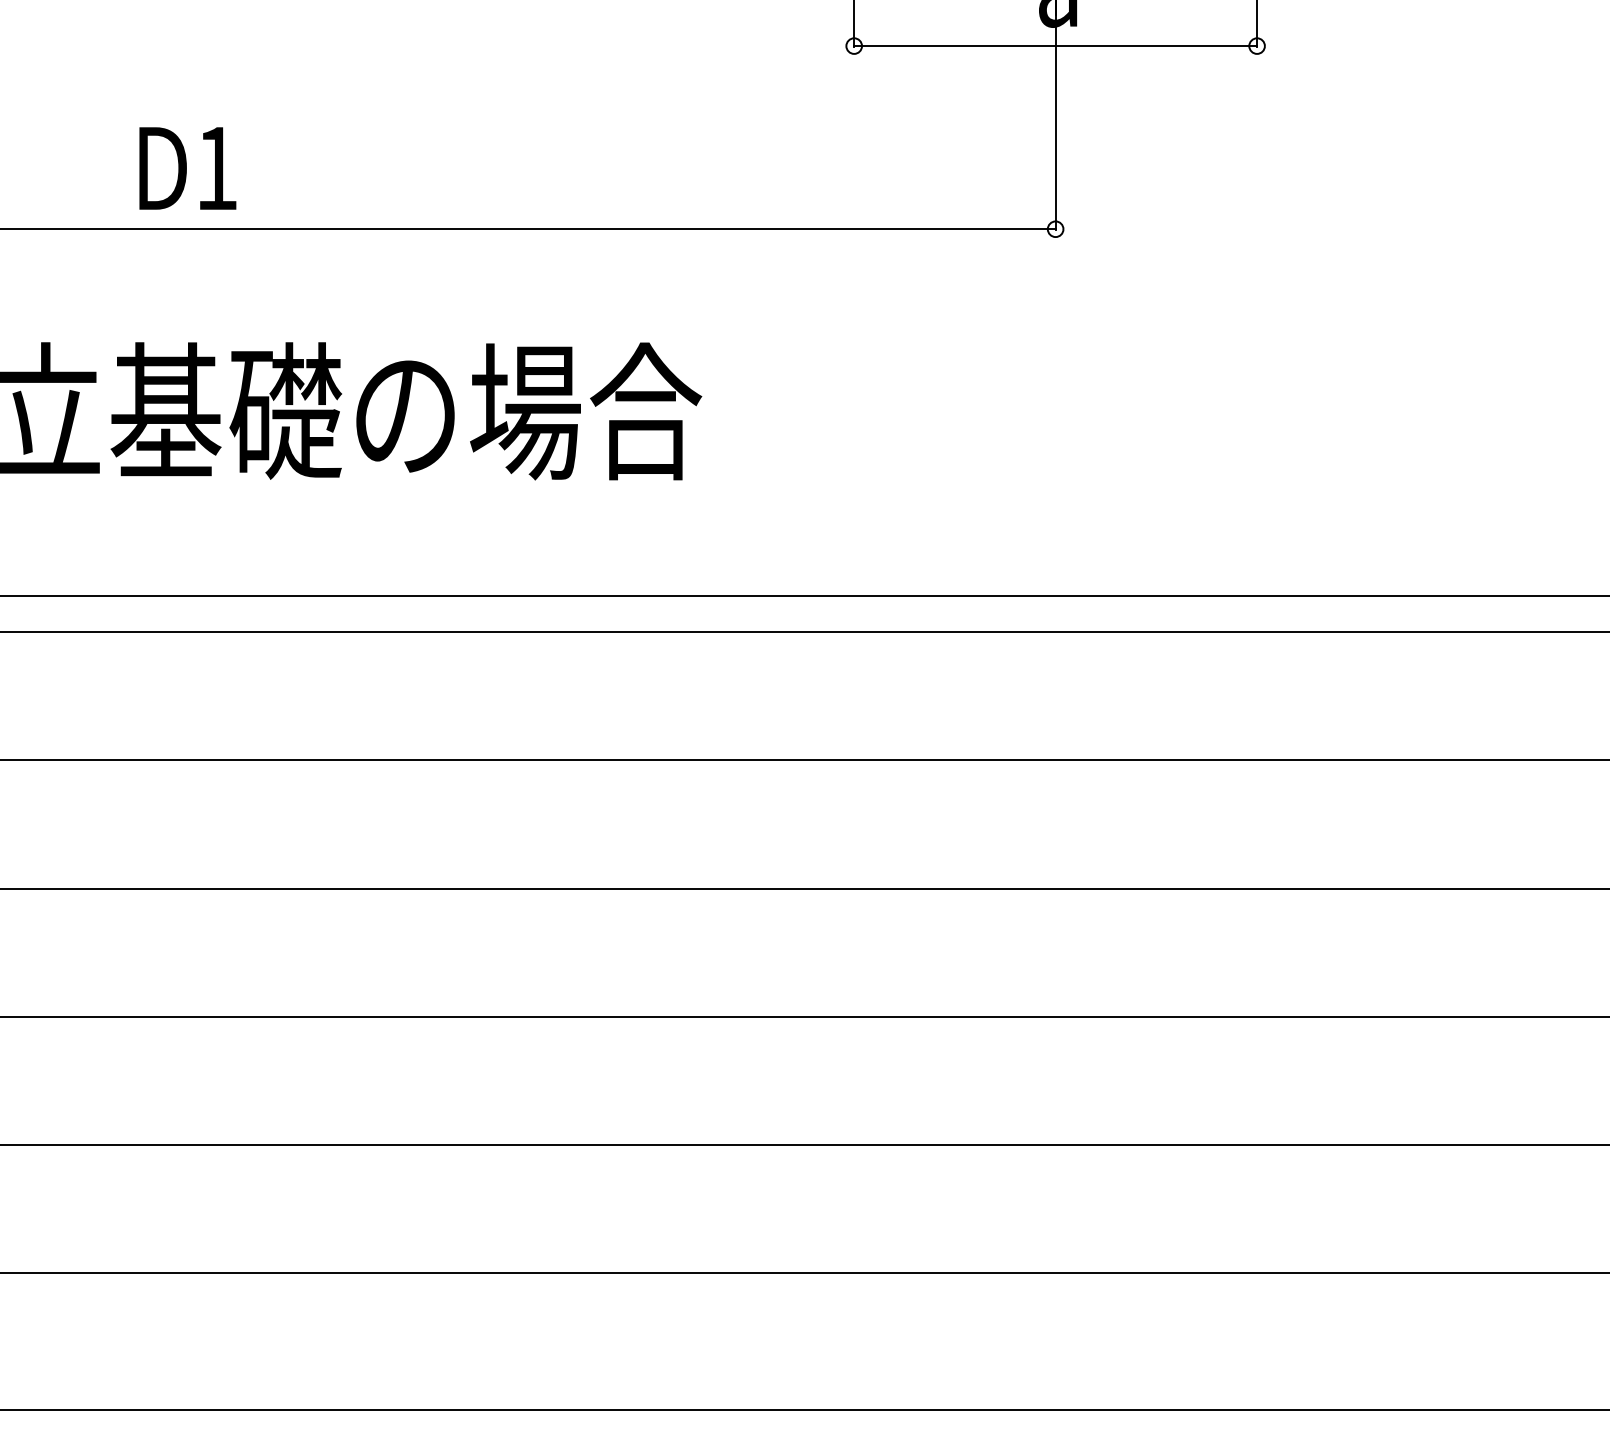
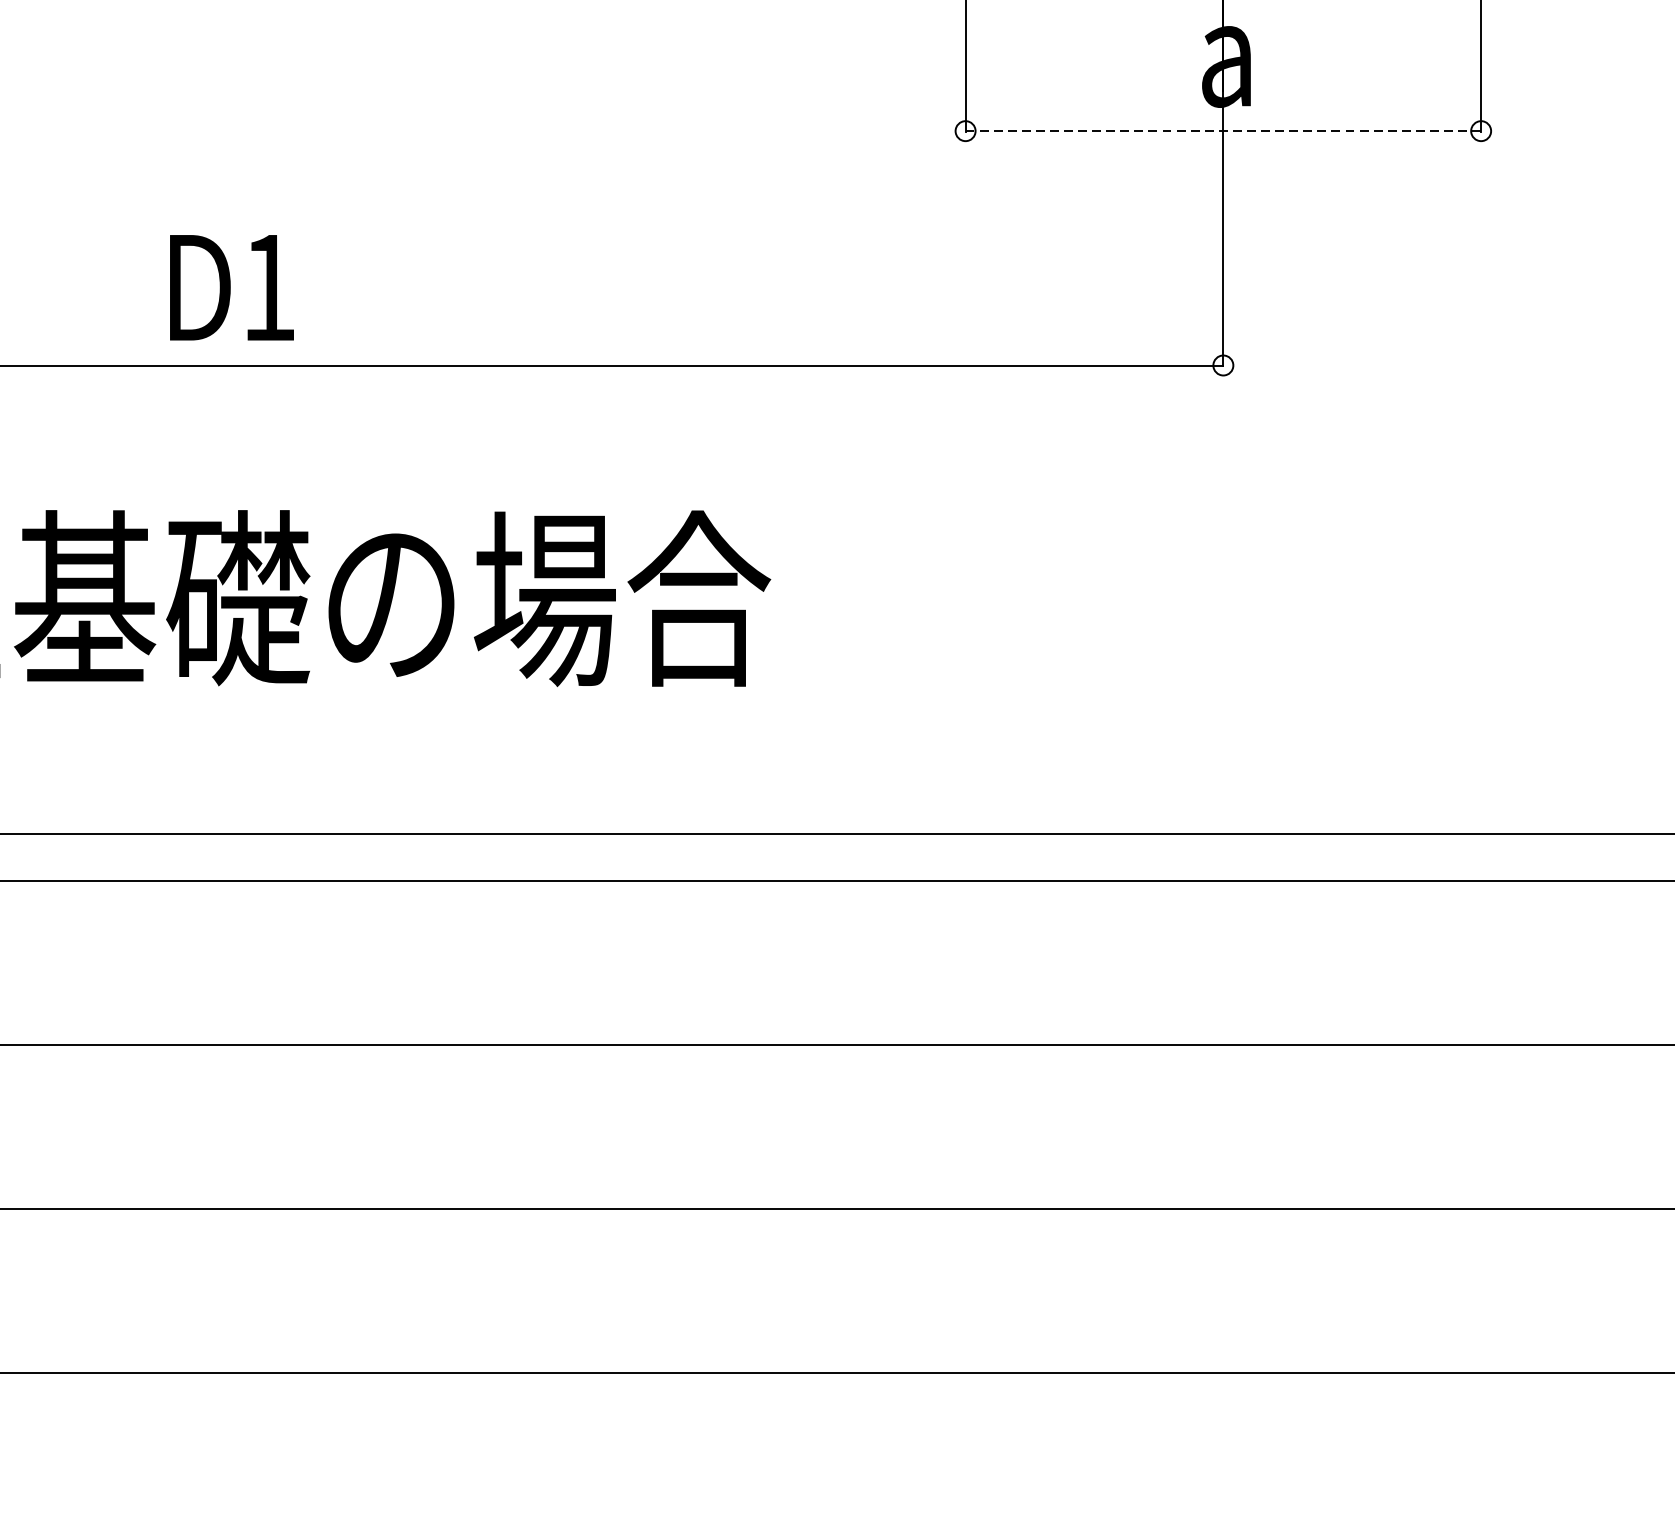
line: (1055, 46) -> (1223, 131), solid -> dashed
text: (187, 168) -> (231, 287), moved

